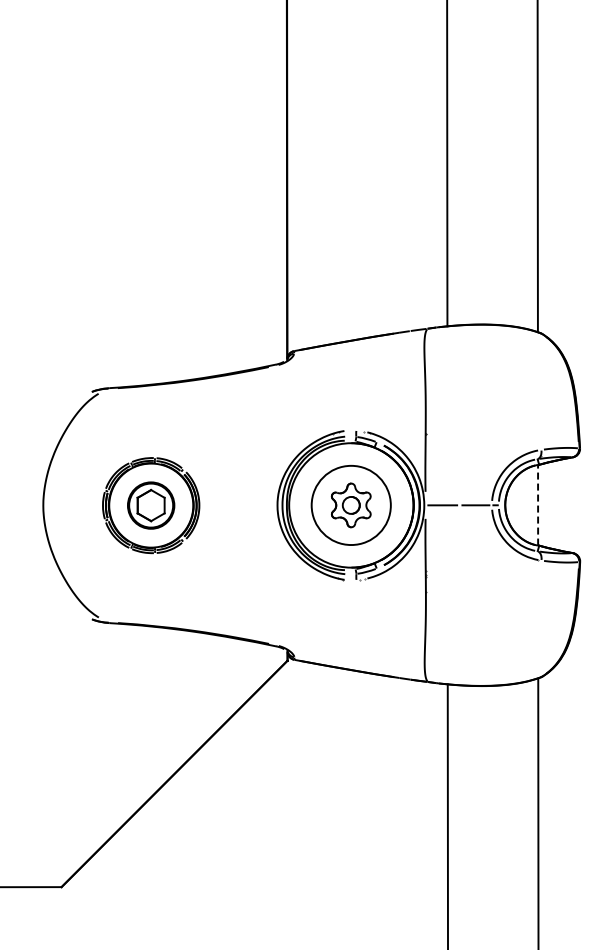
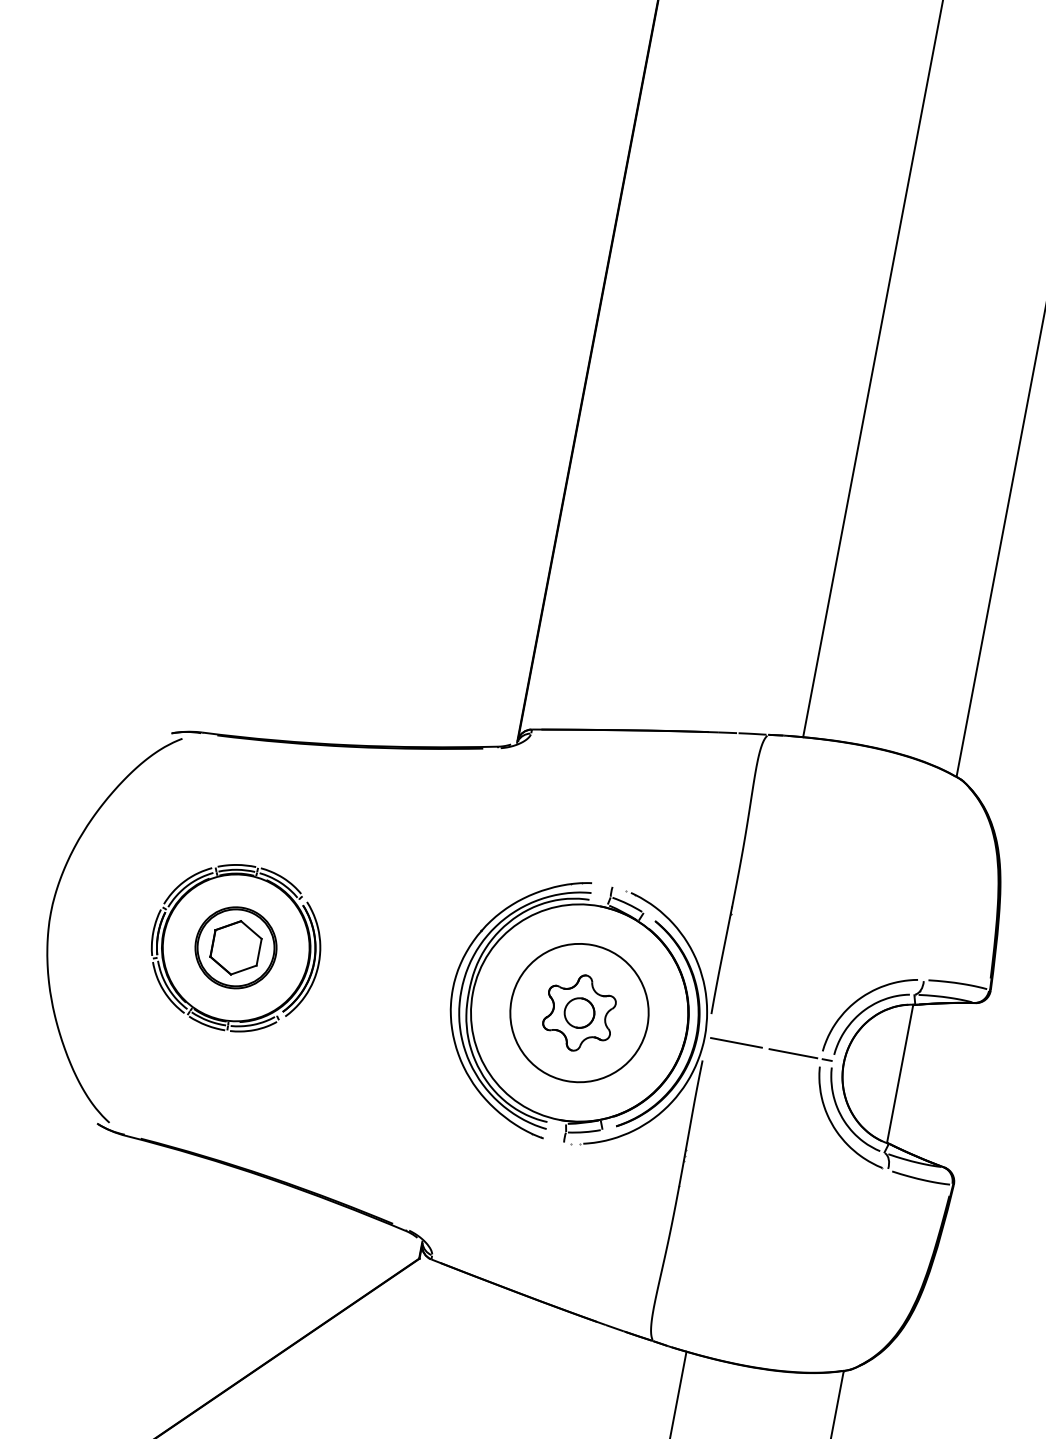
line: (538, 504) -> (901, 1072), dashed -> solid

